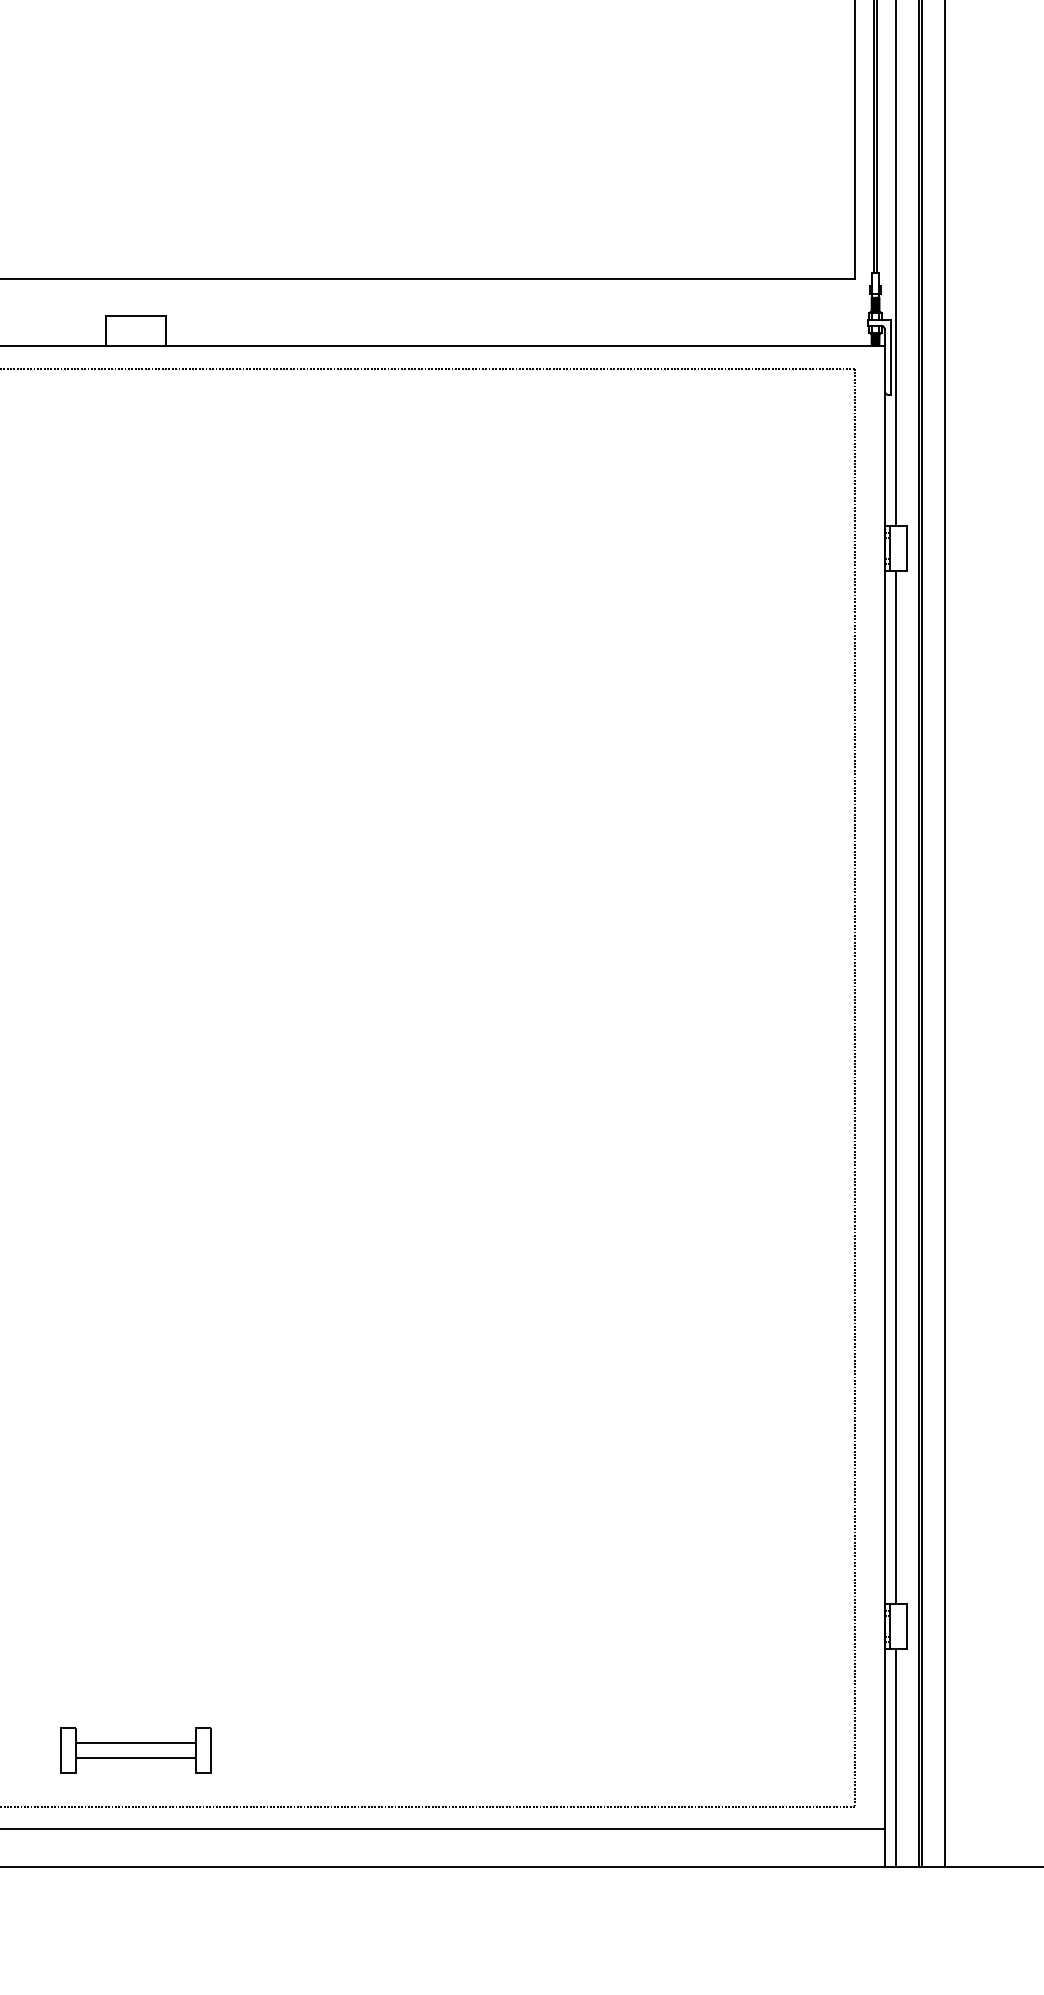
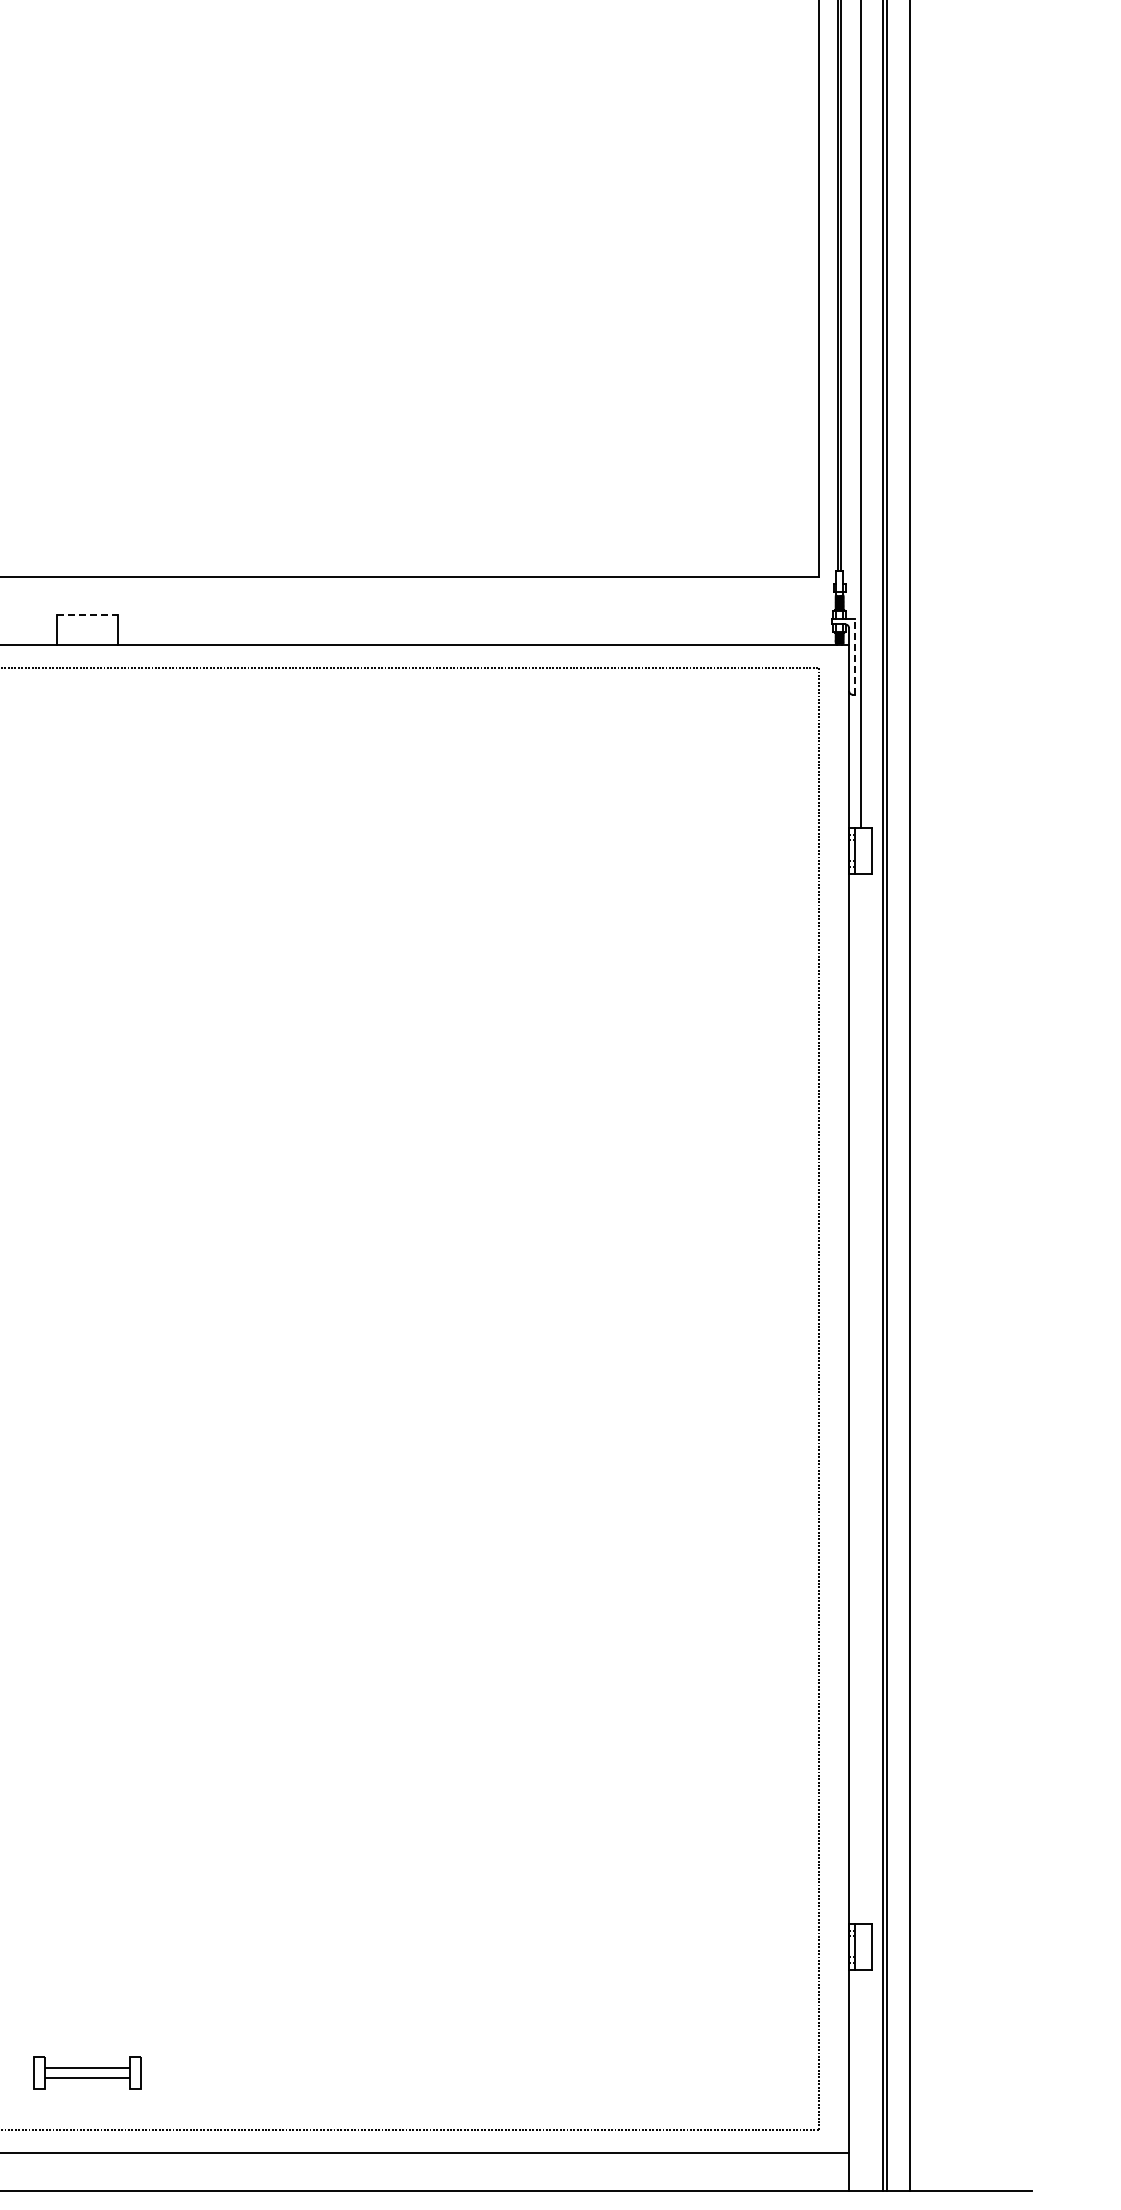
line: (136, 315) -> (88, 614), solid -> dashed
line: (890, 357) -> (854, 656), solid -> dashed
line: (896, 1087) -> (860, 1398), removed
part: (135, 1750) -> (87, 2072), size x0.7
line: (896, 1757) -> (860, 2080), removed

